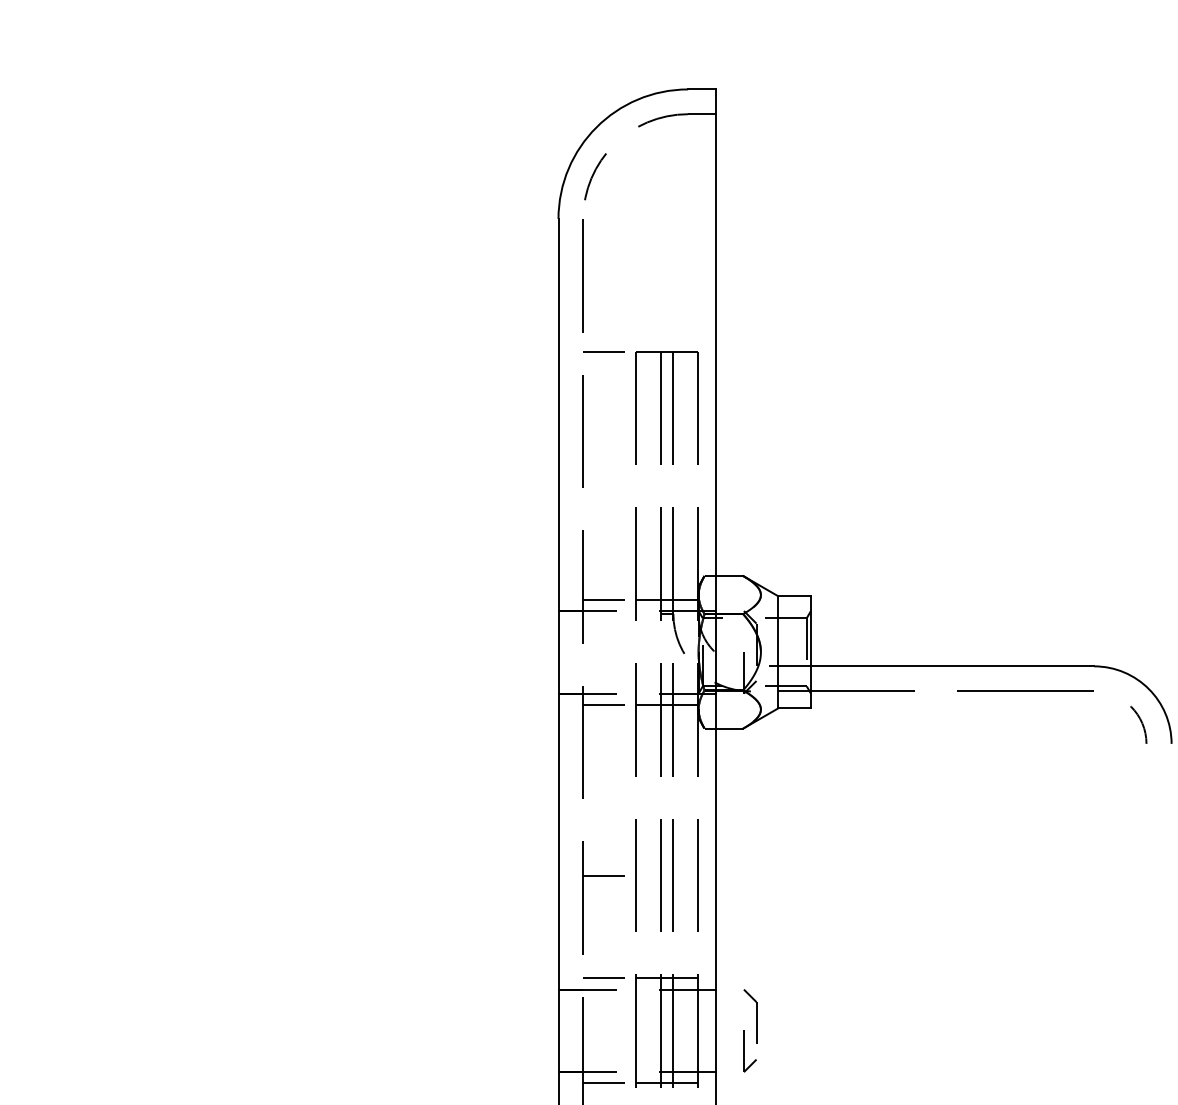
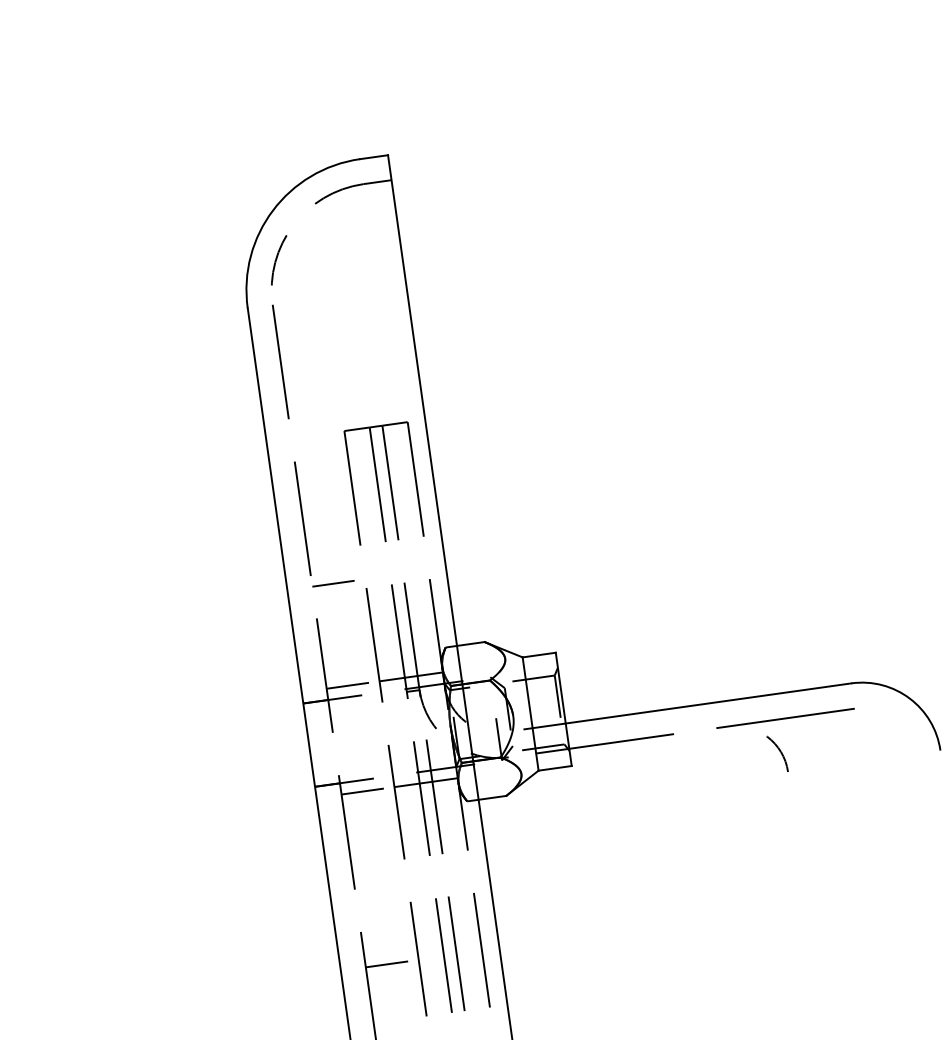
line: (603, 351) -> (332, 583), moved
arc: (1140, 722) -> (778, 751), moved

